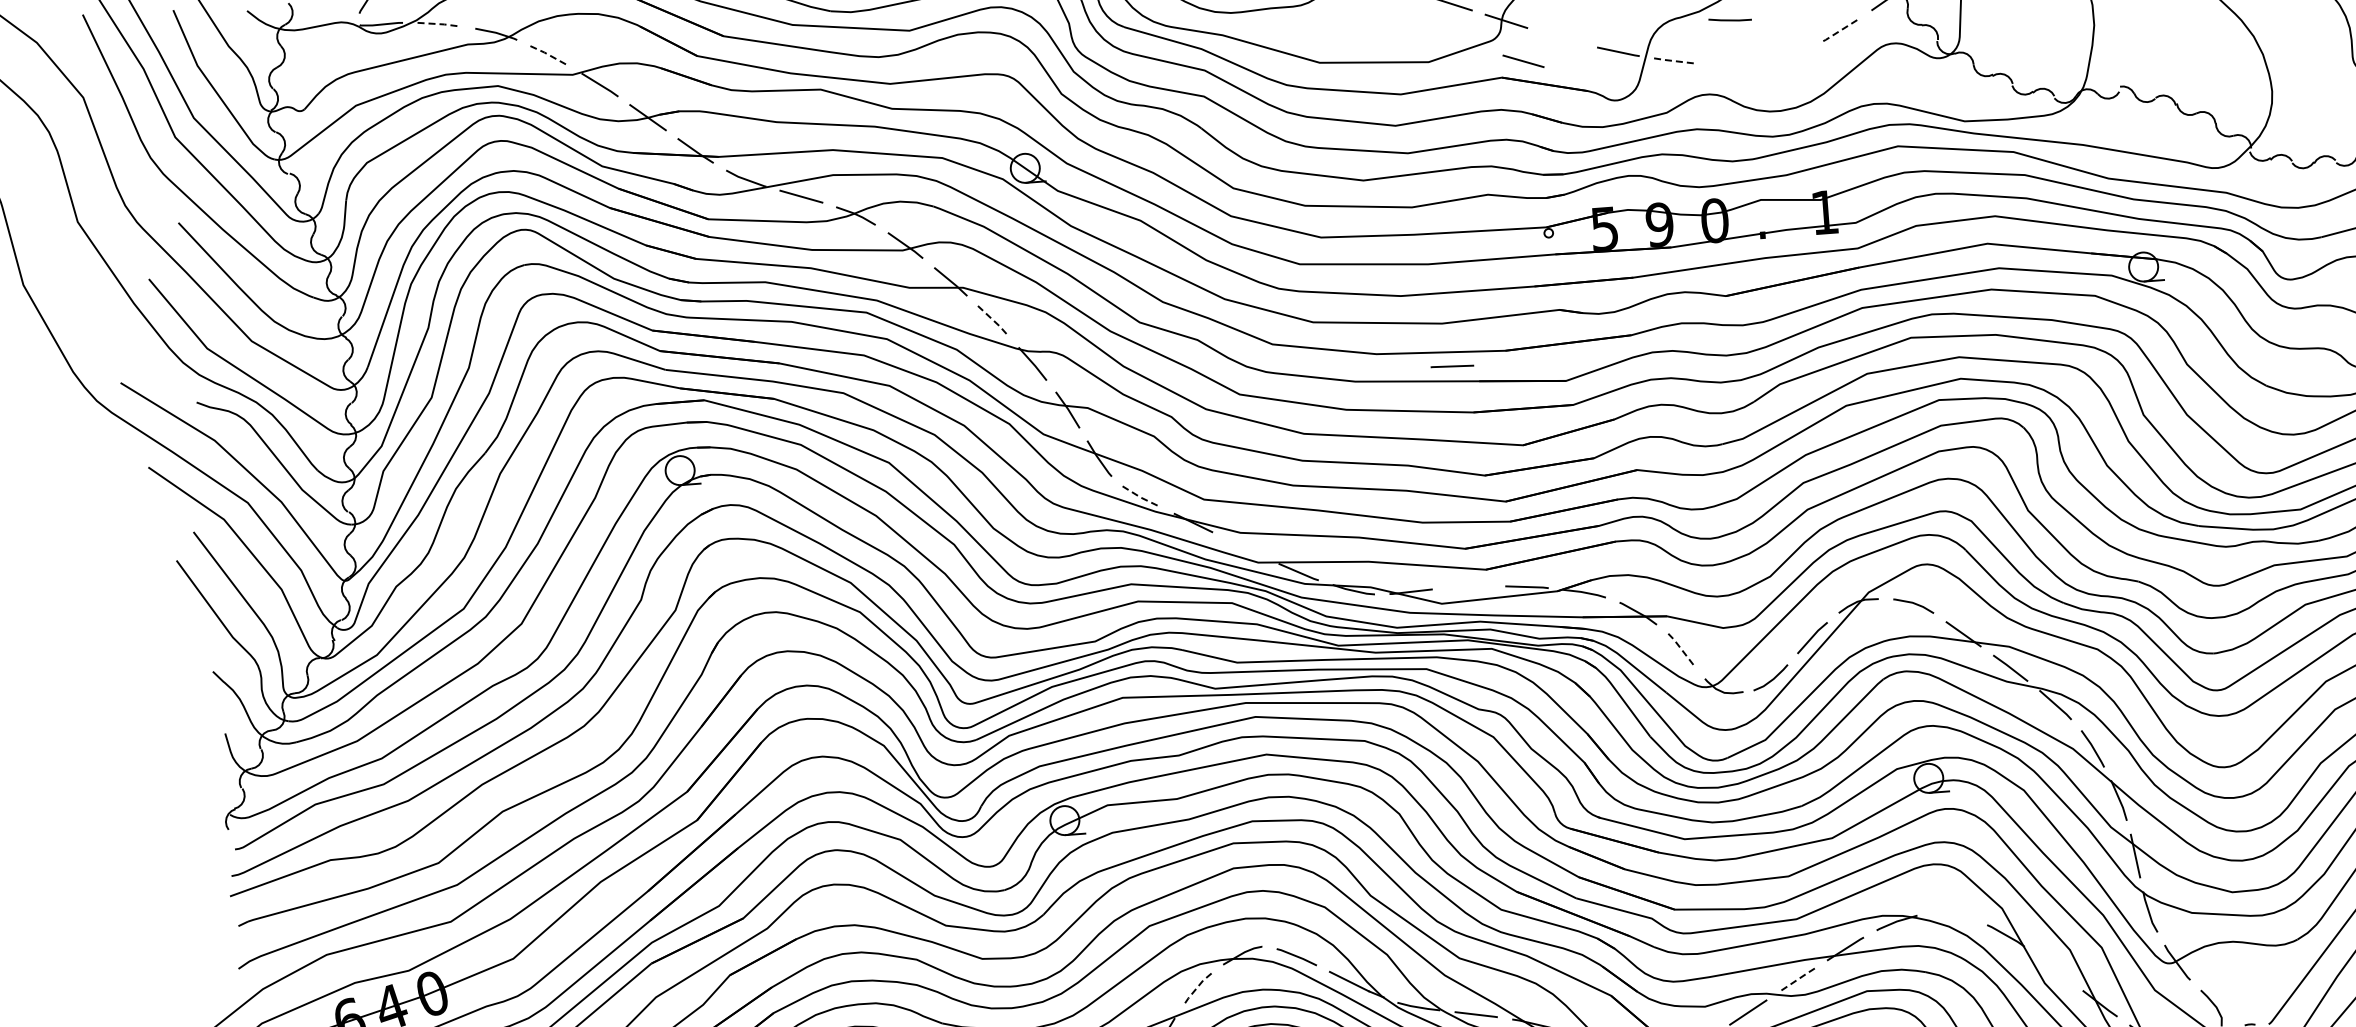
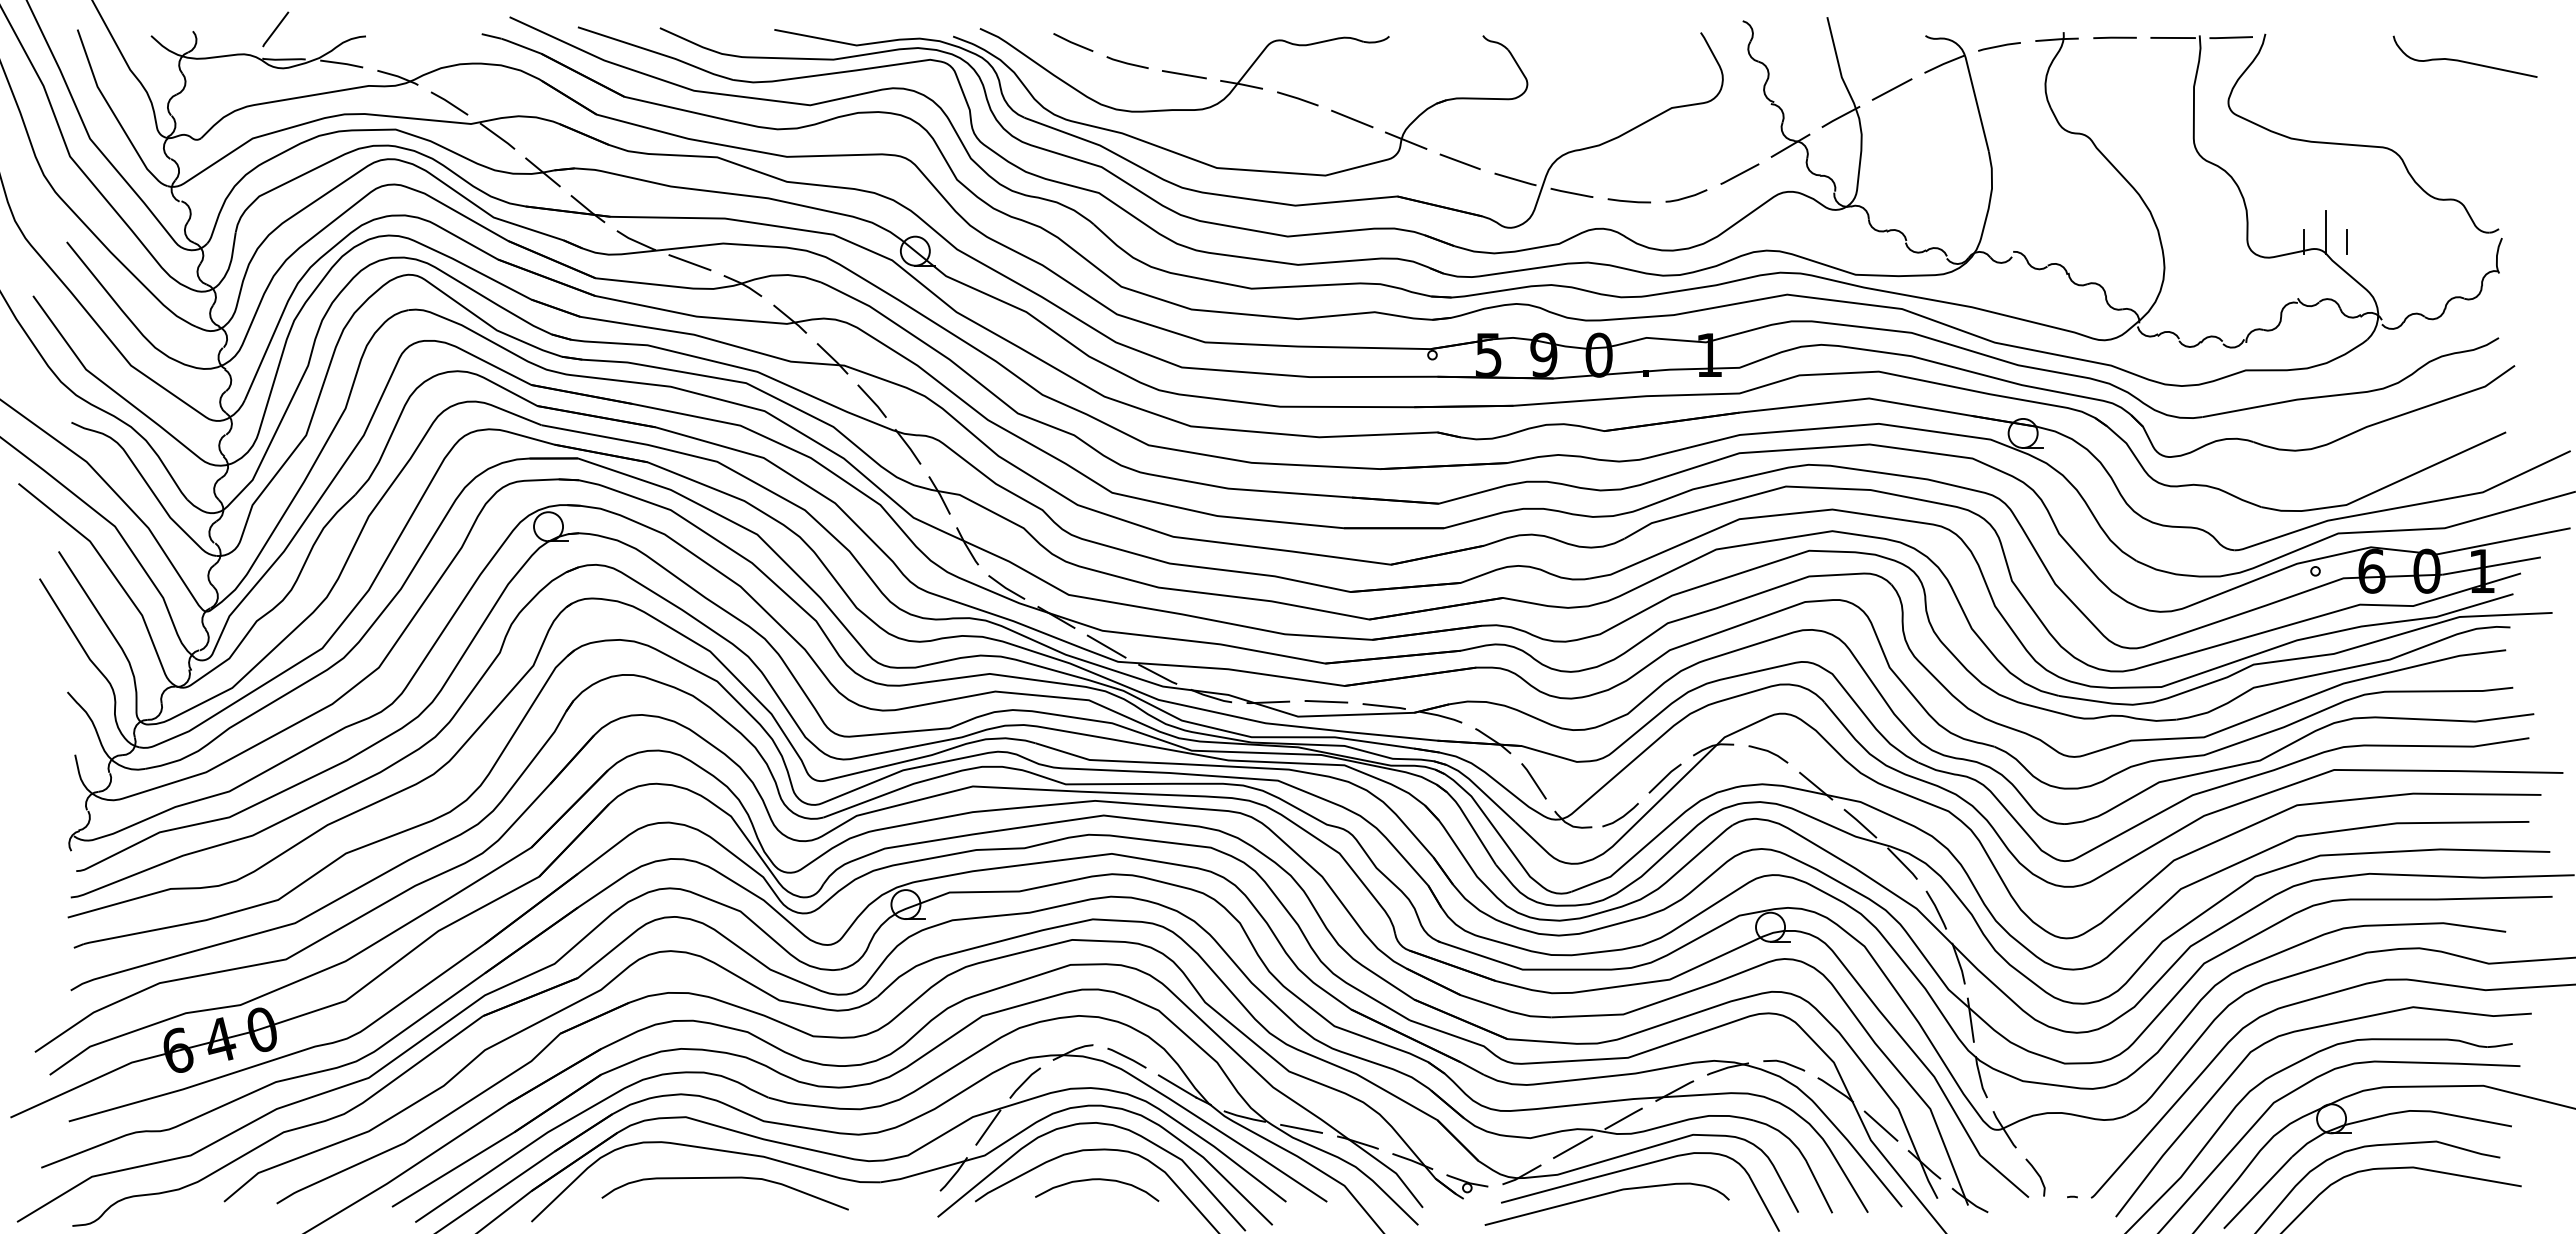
line: (1729, 19) -> (1628, 200), moved
line: (439, 24) -> (342, 63), dashed -> solid
line: (1841, 30) -> (1739, 174), dashed -> solid
line: (549, 55) -> (449, 103), dashed -> solid
line: (1790, 55) -> (1686, 196), added
line: (1522, 61) -> (1459, 161), moved
line: (1676, 61) -> (1572, 193), dashed -> solid
line: (994, 321) -> (873, 401), dashed -> solid
line: (1452, 366) -> (1326, 701), moved
line: (1140, 497) -> (1005, 588), dashed -> solid
line: (1245, 548) -> (1106, 646), added
line: (1681, 649) -> (1533, 780), dashed -> solid
line: (1952, 913) -> (1784, 1063), added
line: (2053, 967) -> (1880, 1125), added
line: (1797, 980) -> (1624, 1118), dashed -> solid
line: (1196, 989) -> (1024, 1082), dashed -> solid

